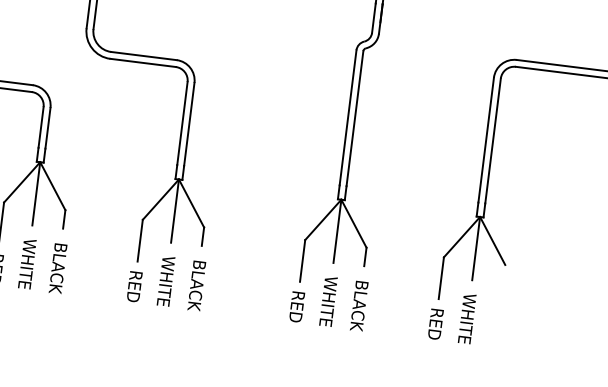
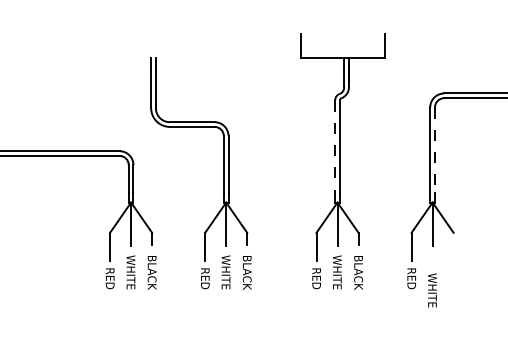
line: (348, 119) -> (335, 147), solid -> dashed
line: (492, 141) -> (434, 150), solid -> dashed
text: (467, 319) -> (432, 290), moved

